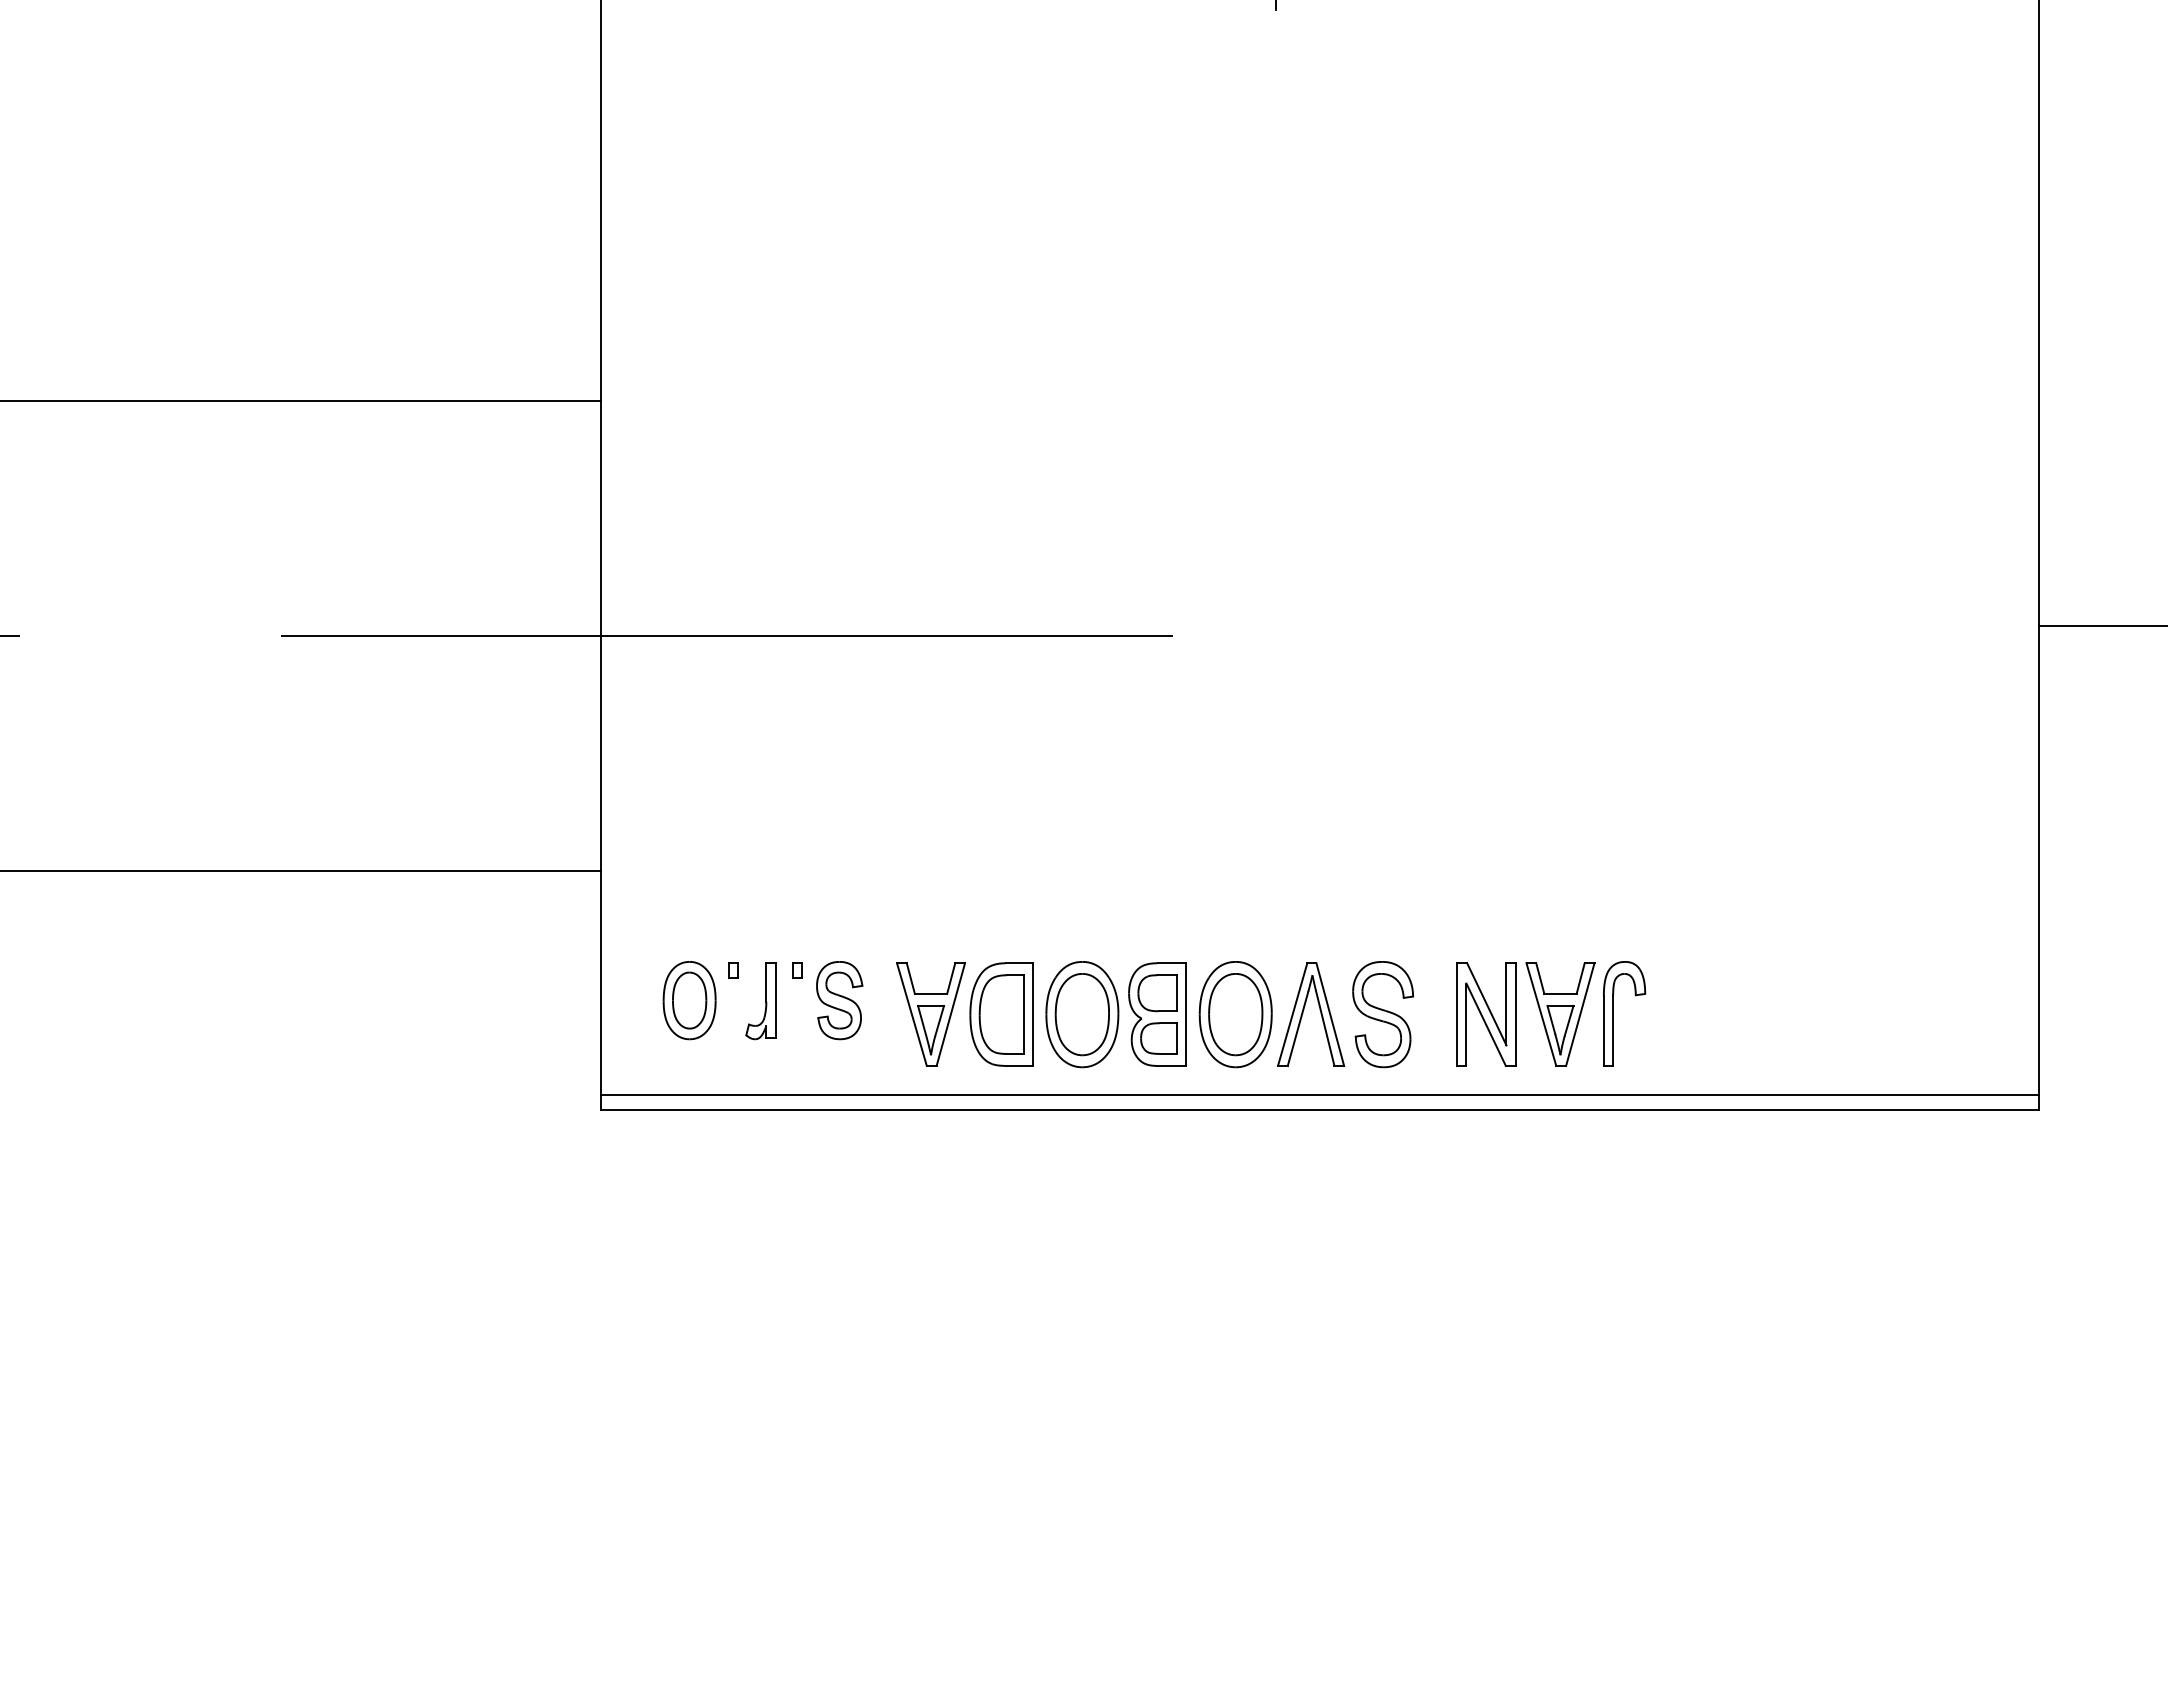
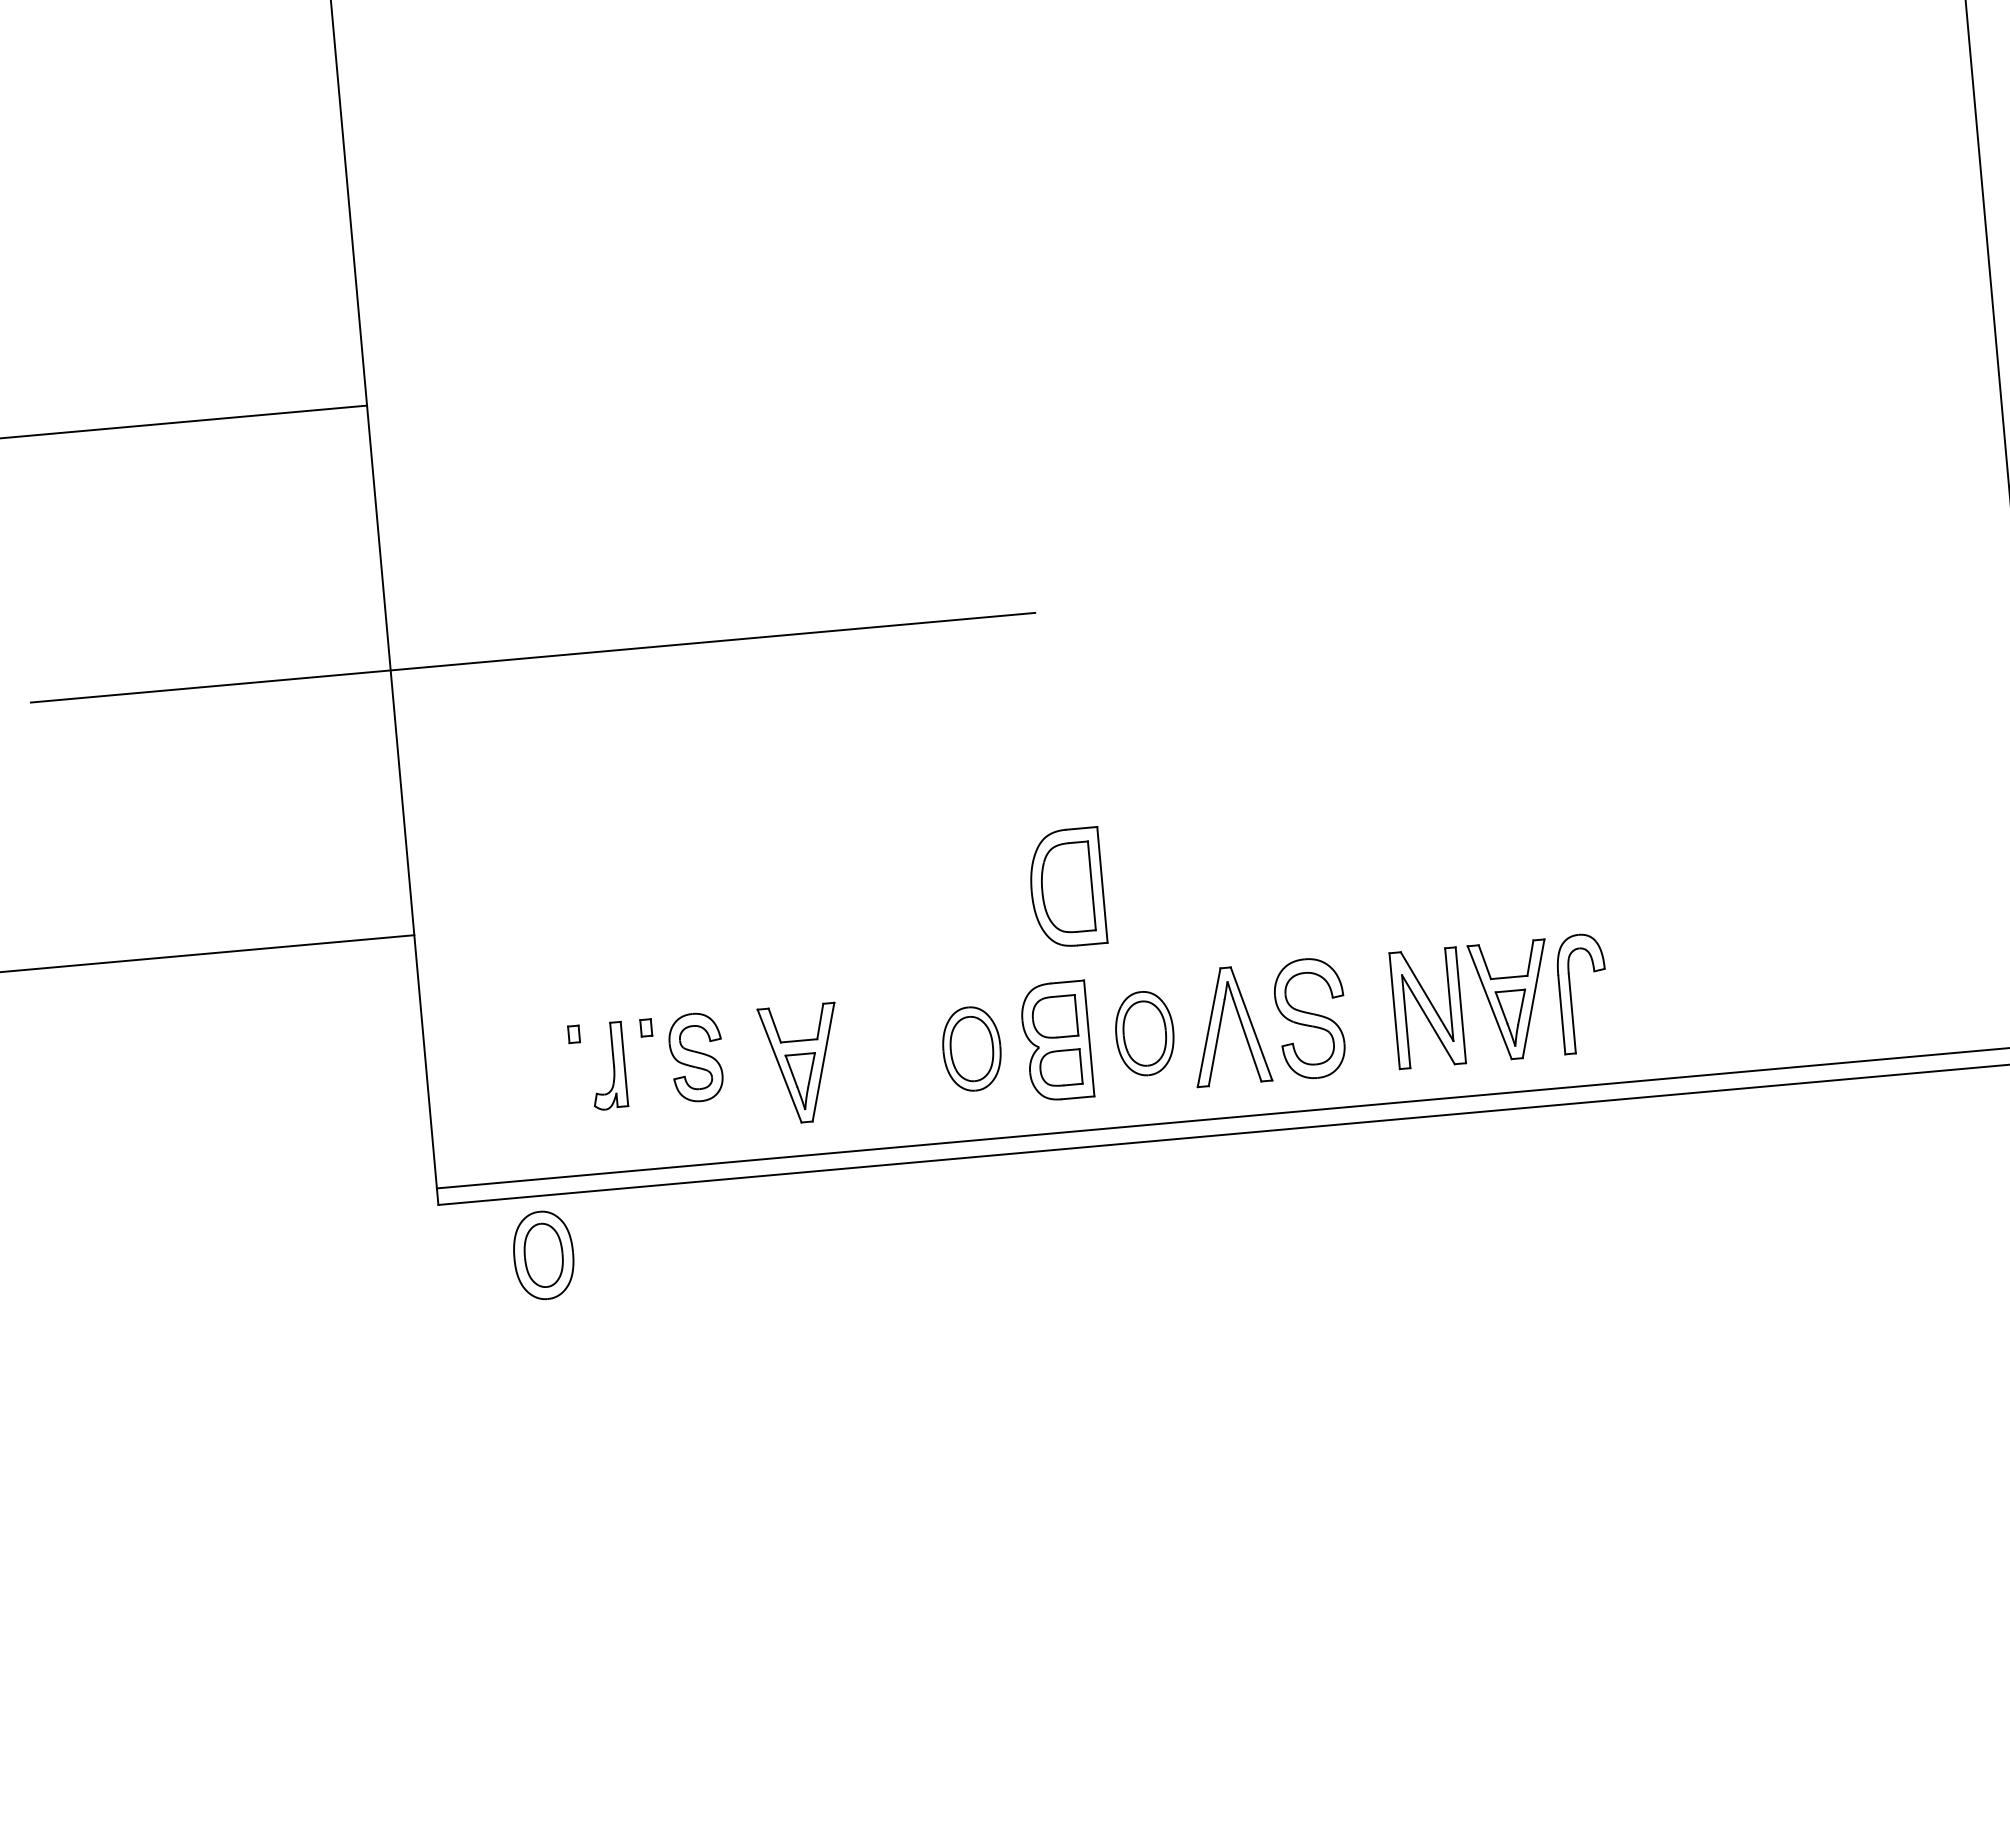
part: (689, 1000) -> (543, 1255), moved
part: (1001, 1014) -> (1066, 887), moved
part: (1082, 1014) -> (972, 1048), size x0.7
part: (1235, 1014) -> (1144, 1033), size x0.7

